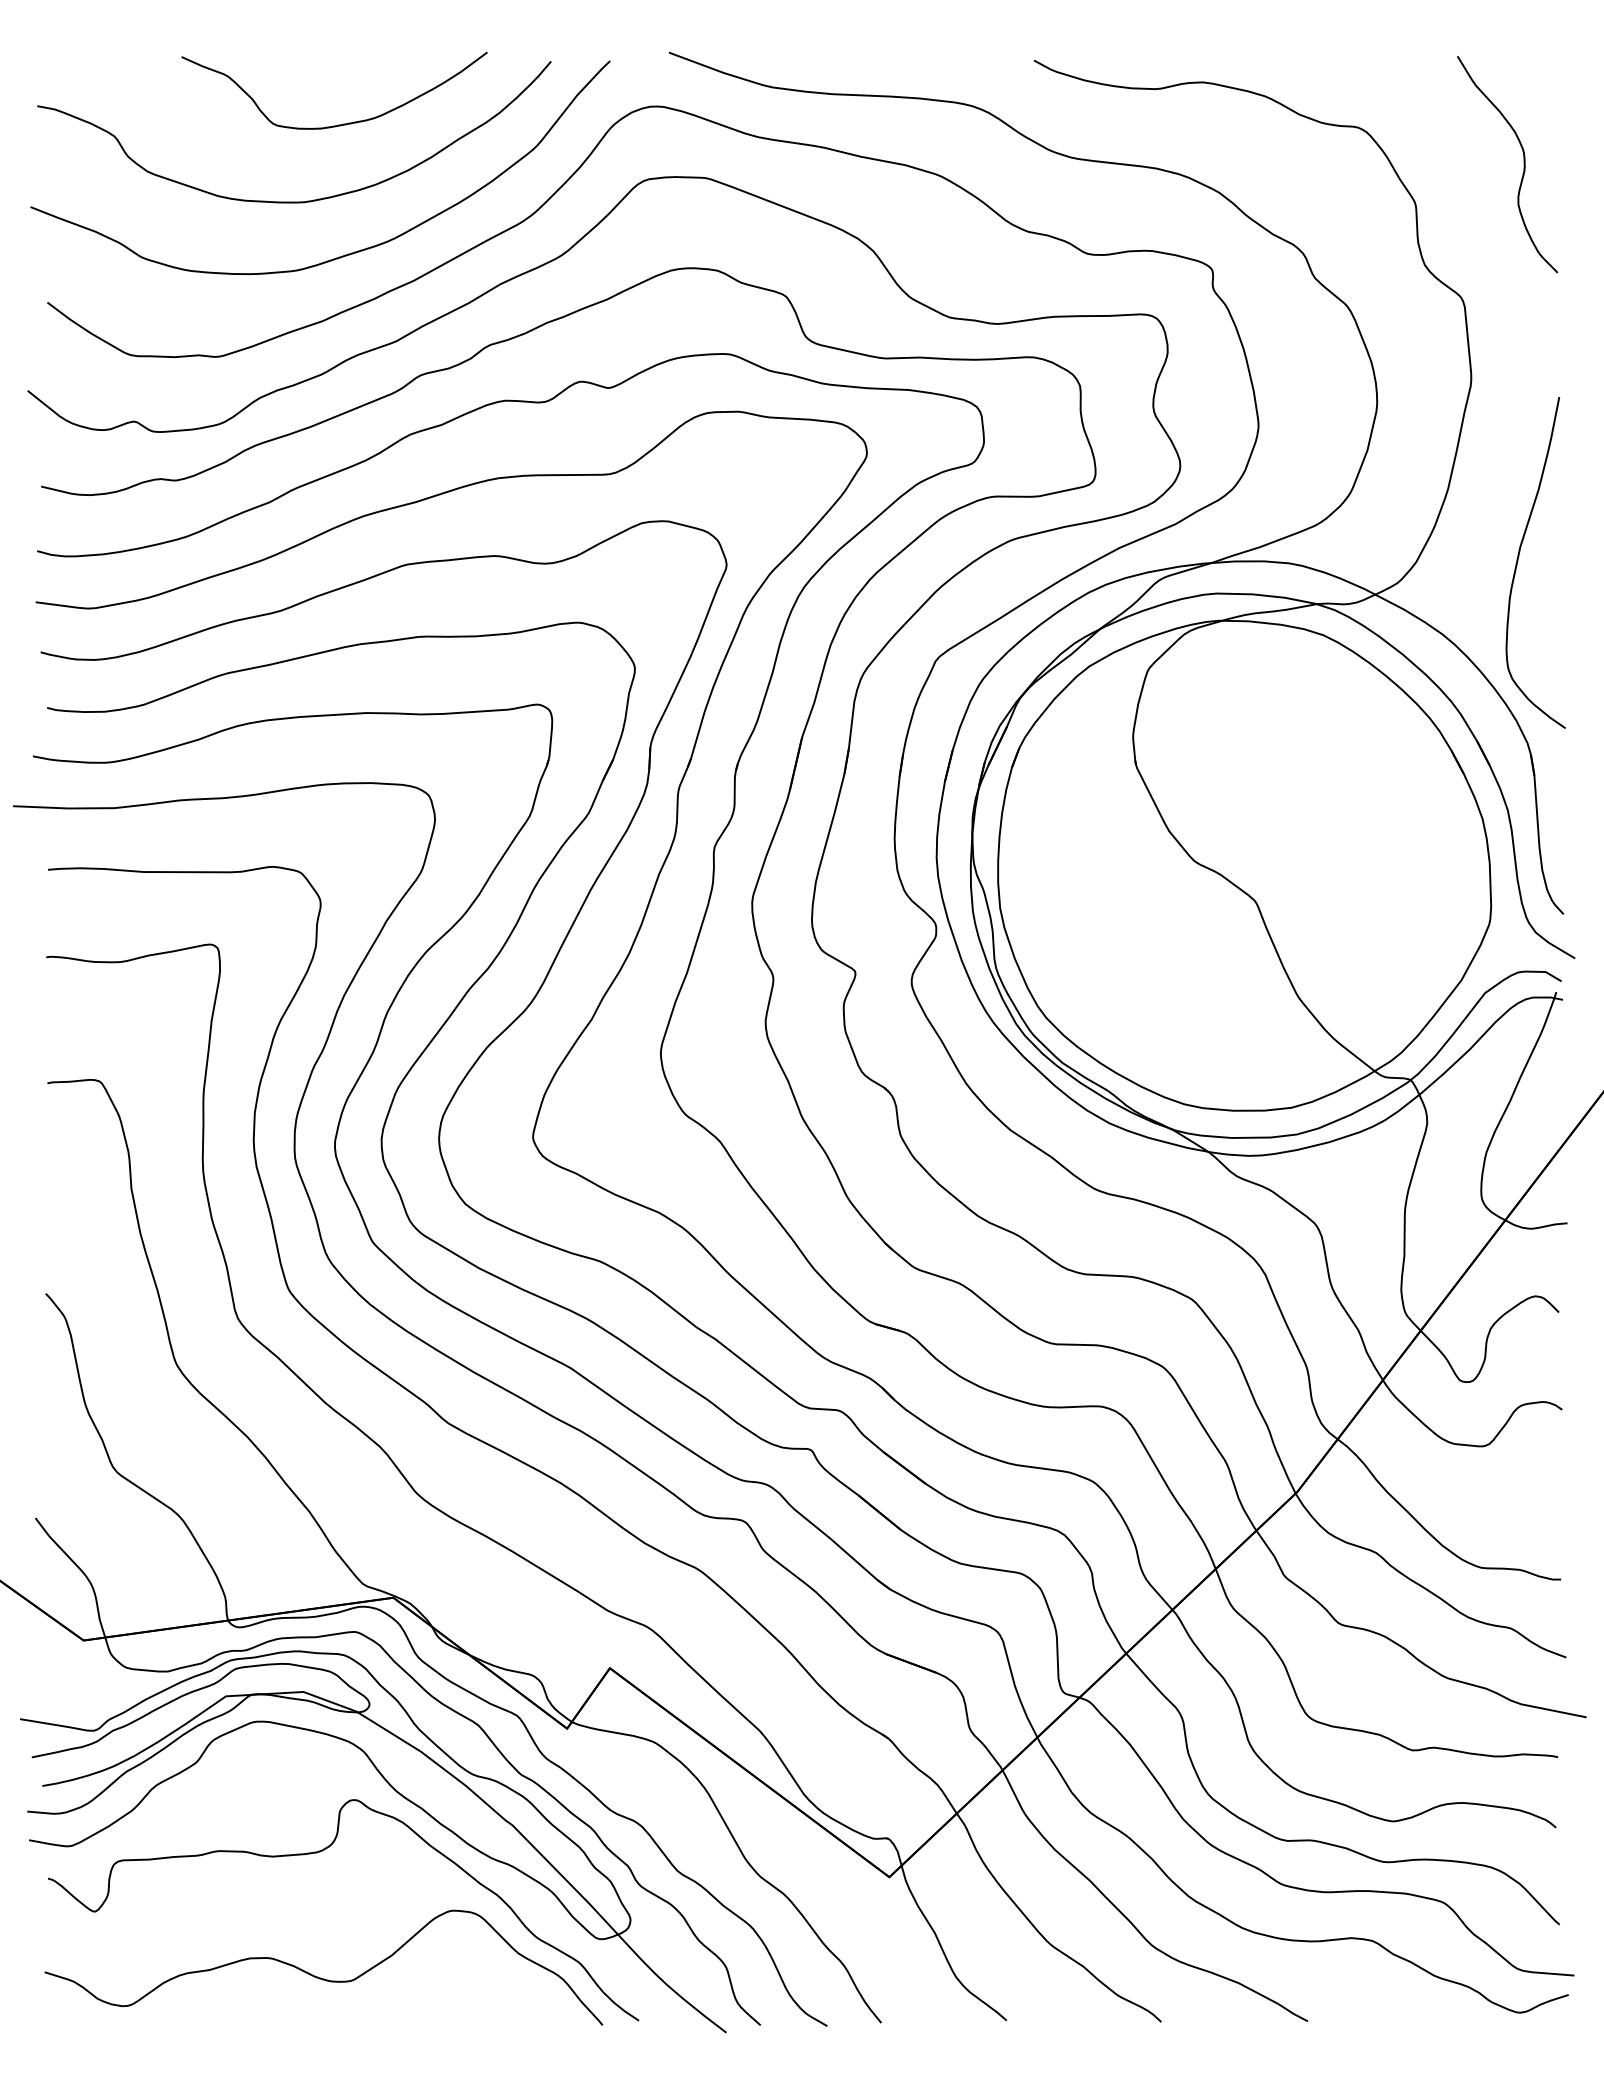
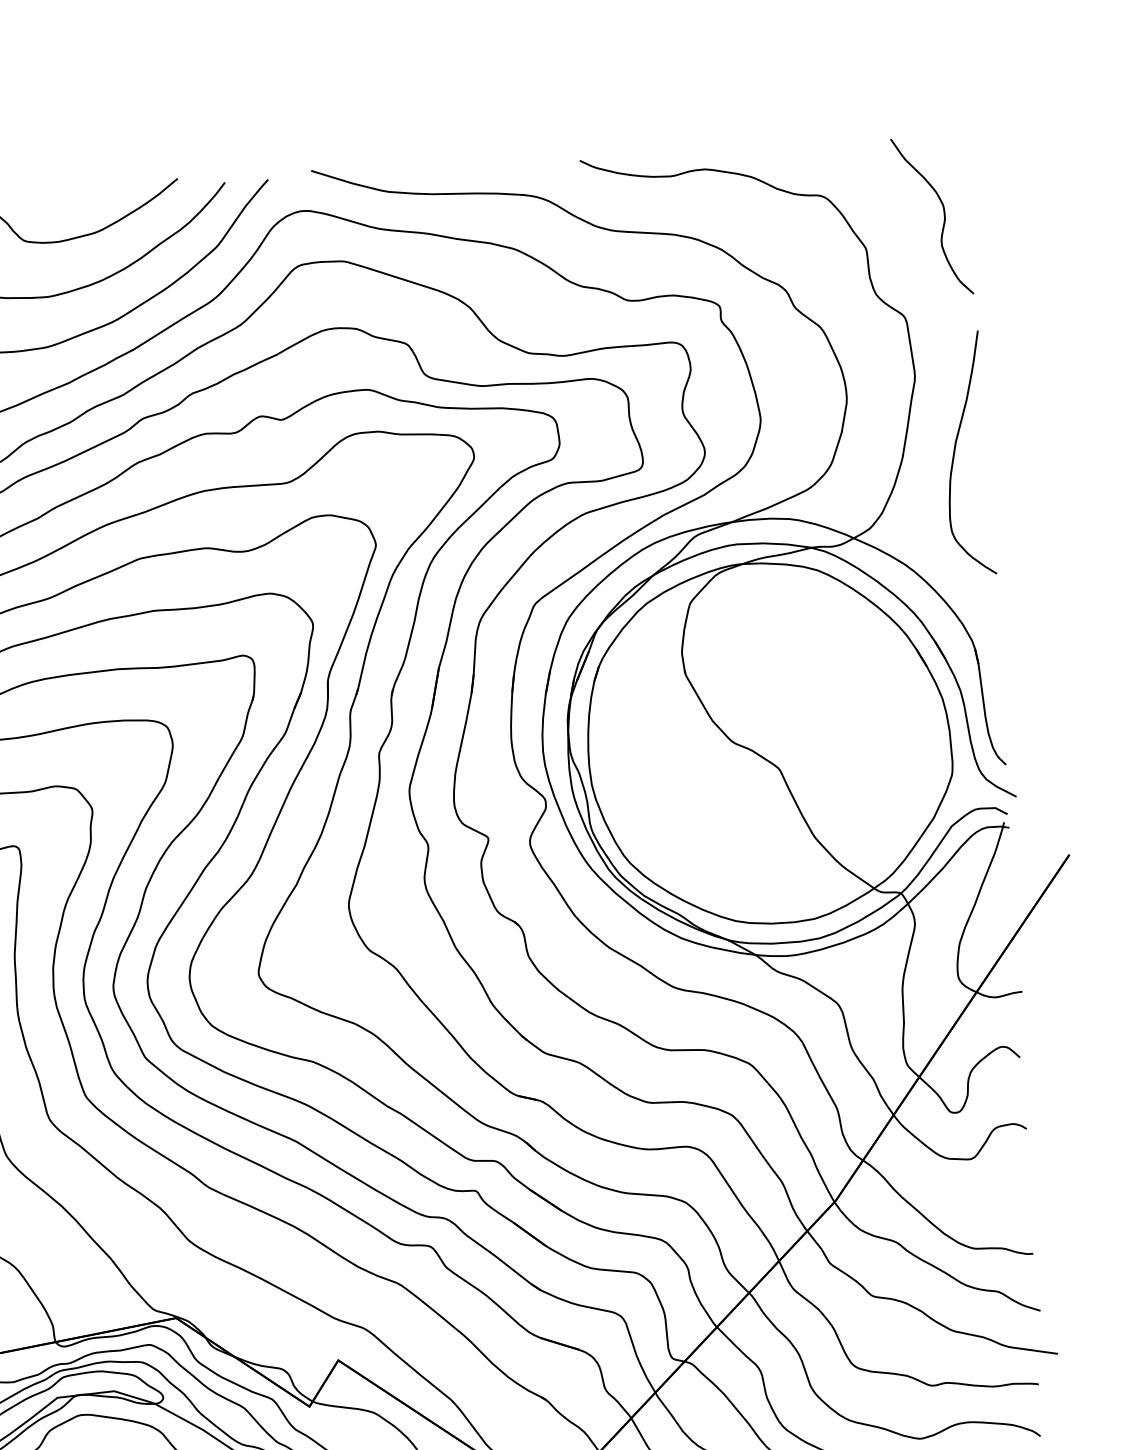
curve: (1518, 561) -> (955, 453), moved

